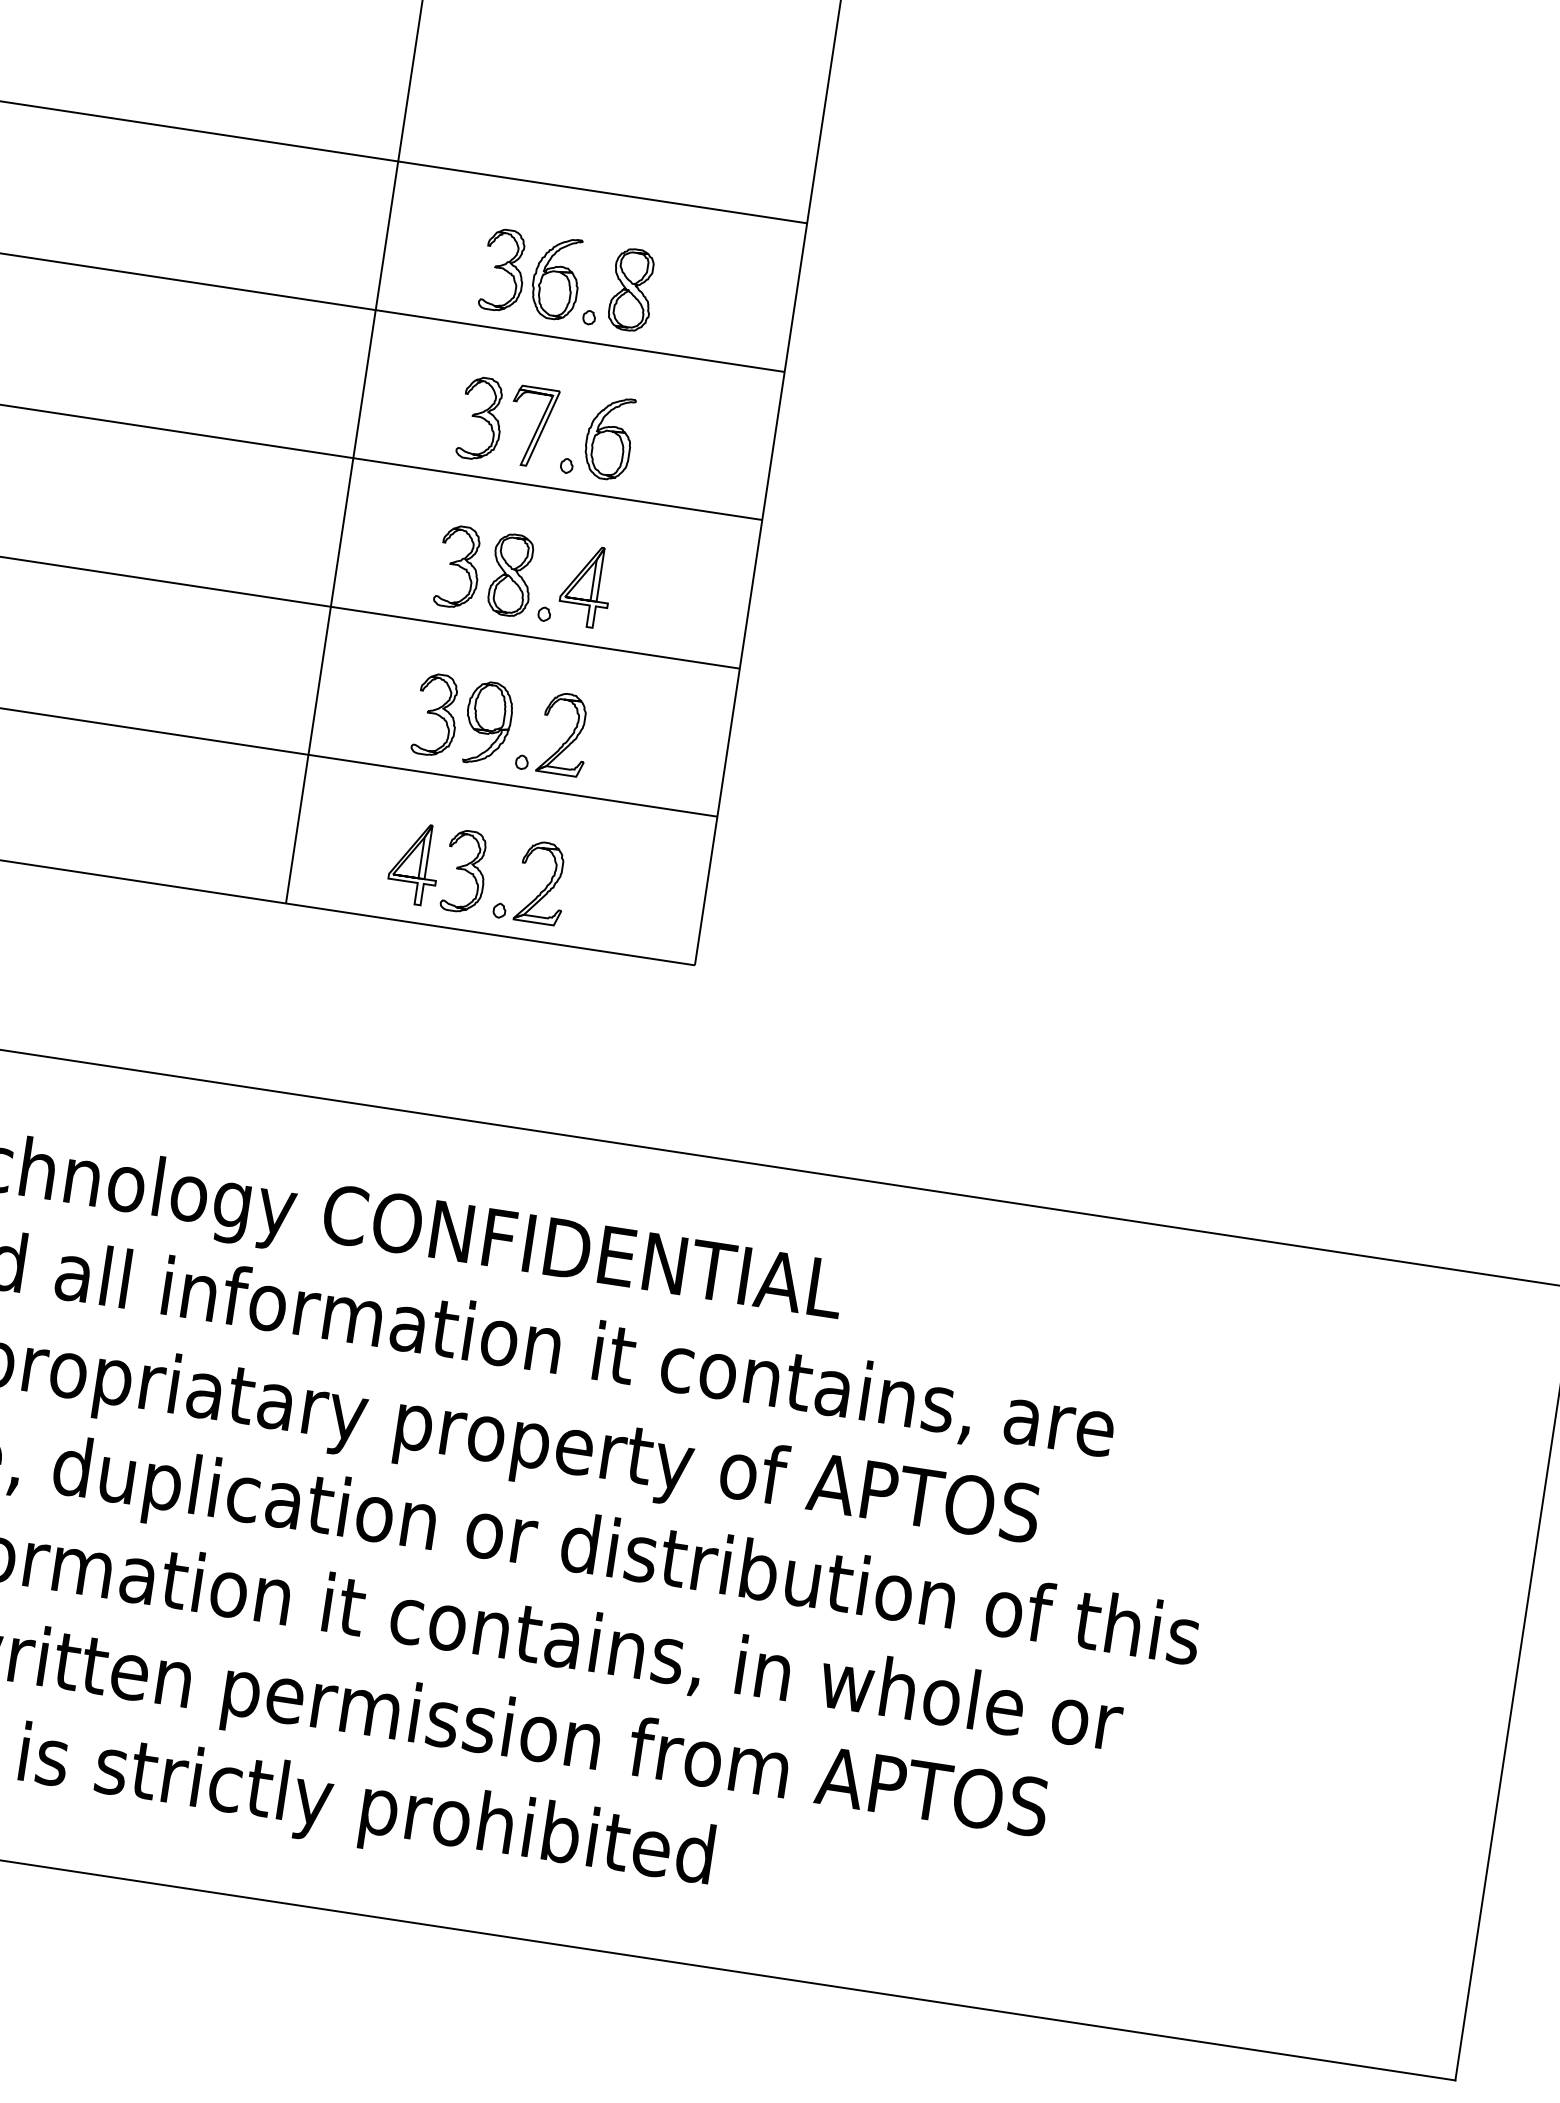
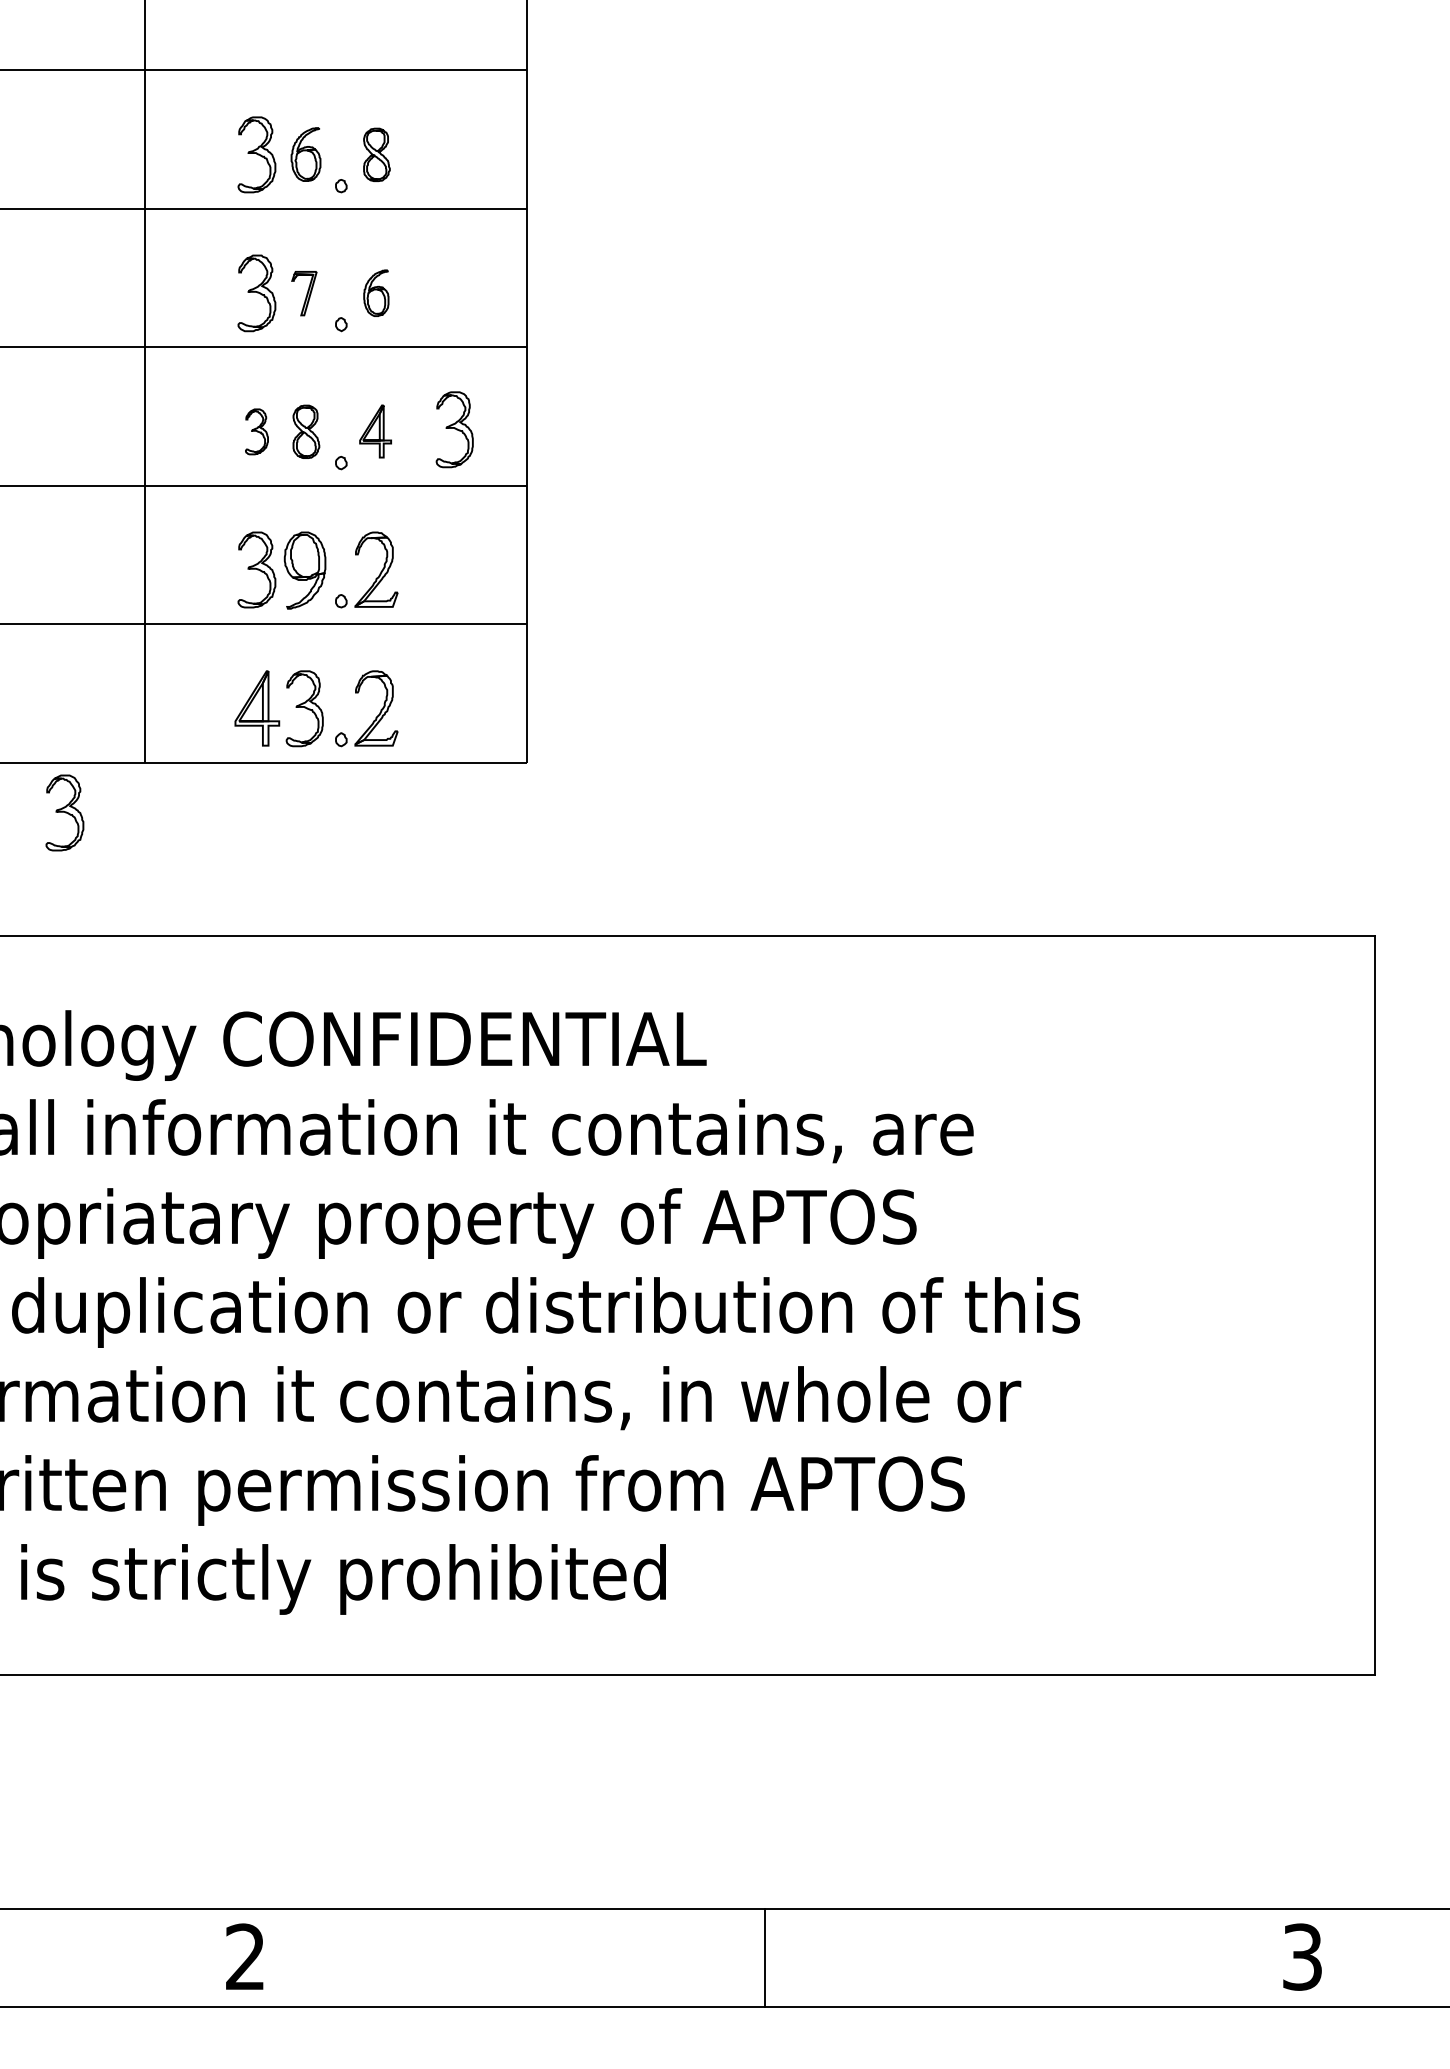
part: (555, 278) -> (305, 154), size x0.7
part: (632, 289) -> (376, 154), size x0.7
part: (532, 426) -> (304, 293), size x0.6
part: (609, 438) -> (376, 293), size x0.6
part: (458, 566) -> (256, 431), size x0.6
part: (512, 574) -> (306, 431), size x0.7
part: (586, 586) -> (375, 431), size x0.7
part: (671, 596) -> (454, 429), added
part: (191, 943) -> (64, 812), added

